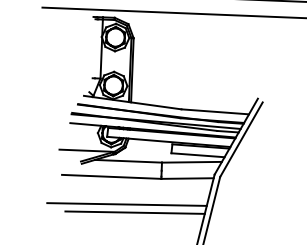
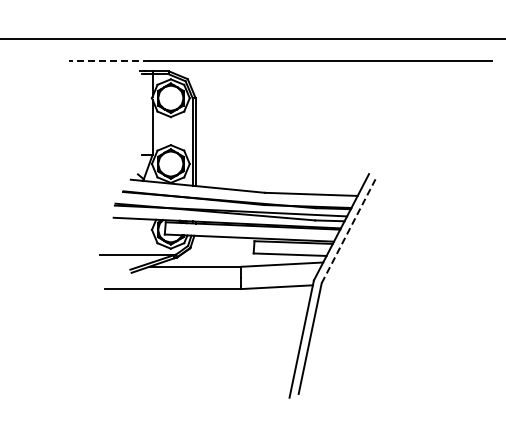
line: (71, 8) -> (109, 61), solid -> dashed
line: (241, 140) -> (348, 231), solid -> dashed
line: (126, 204) -> (195, 325), removed
line: (134, 212) -> (206, 336), removed

